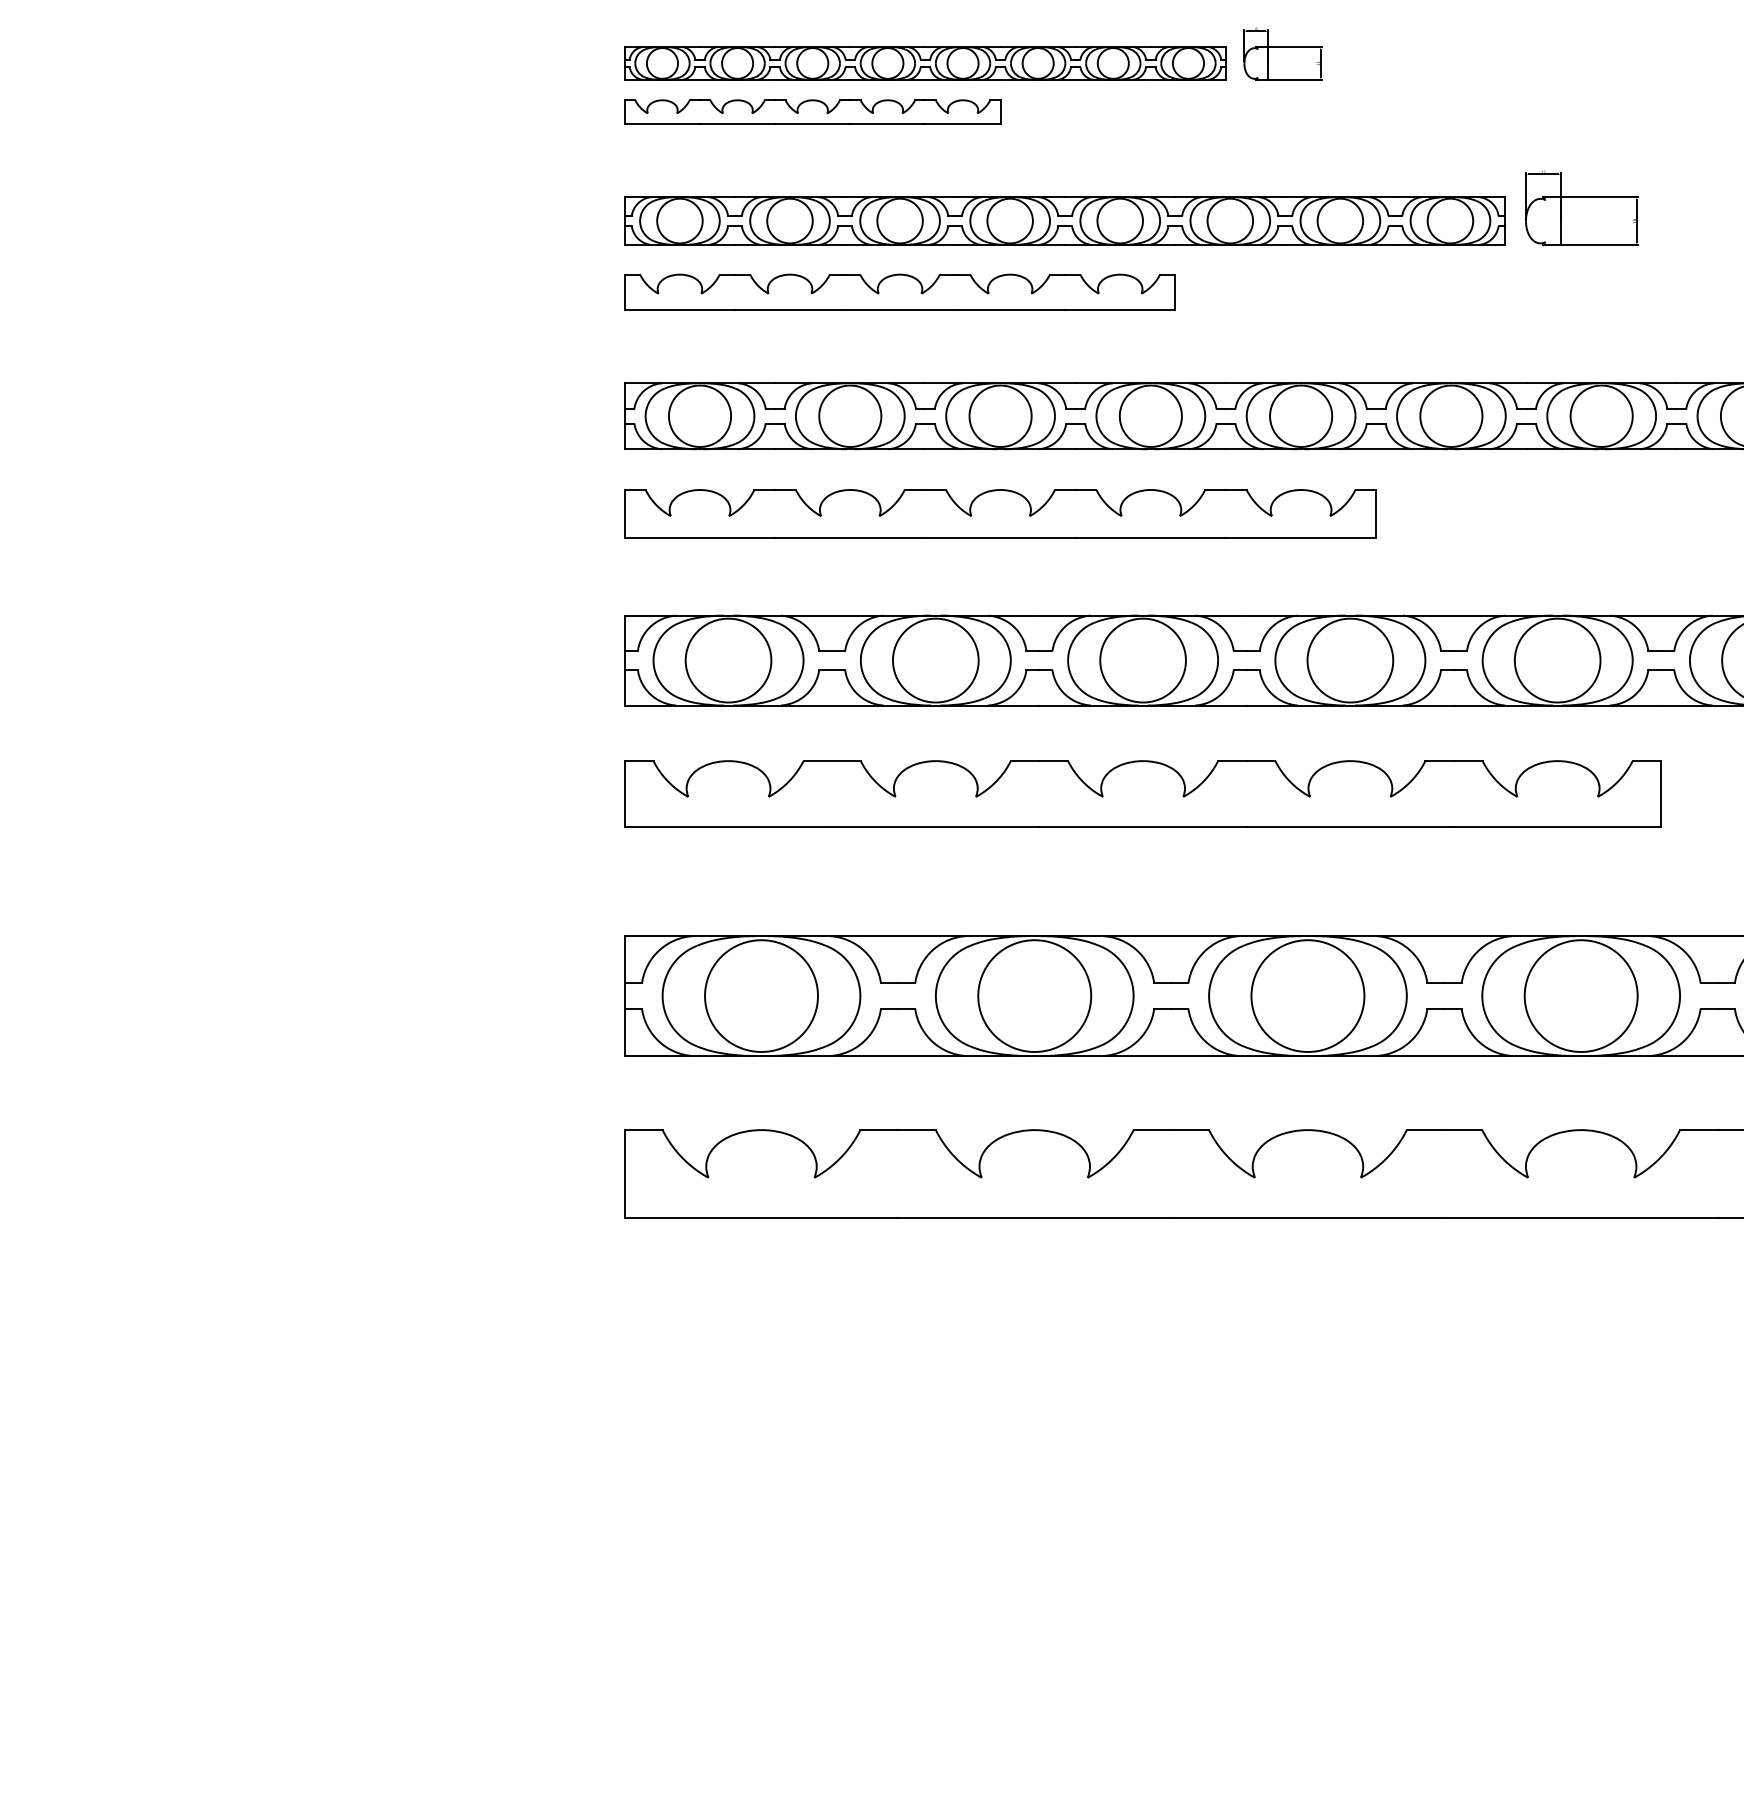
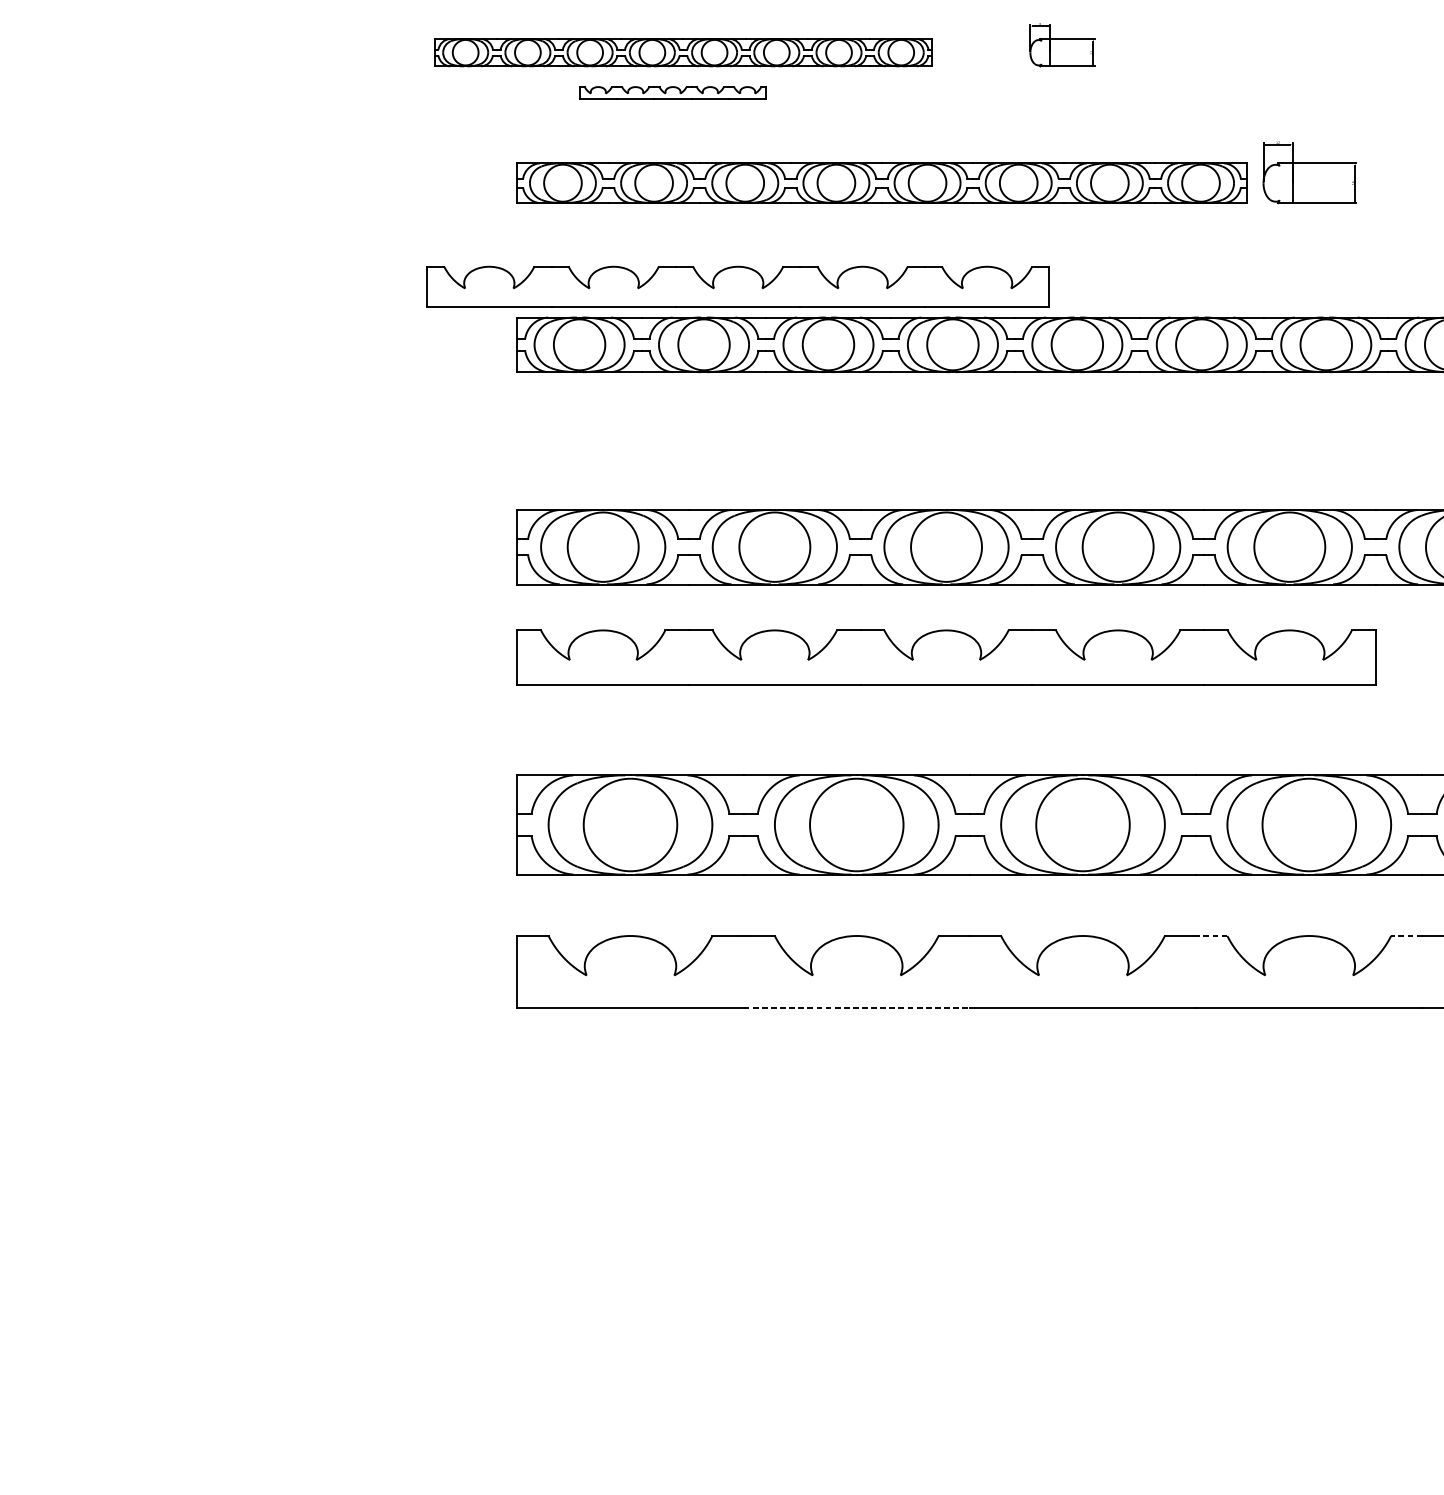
part: (925, 63) -> (683, 52), moved
part: (812, 111) -> (672, 92), size x0.6
part: (899, 291) -> (744, 241), removed
part: (1000, 513) -> (738, 286), moved
line: (1463, 1130) -> (1211, 936), solid -> dashed
line: (1698, 1130) -> (1406, 936), solid -> dashed
line: (1034, 1217) -> (856, 1008), solid -> dashed

